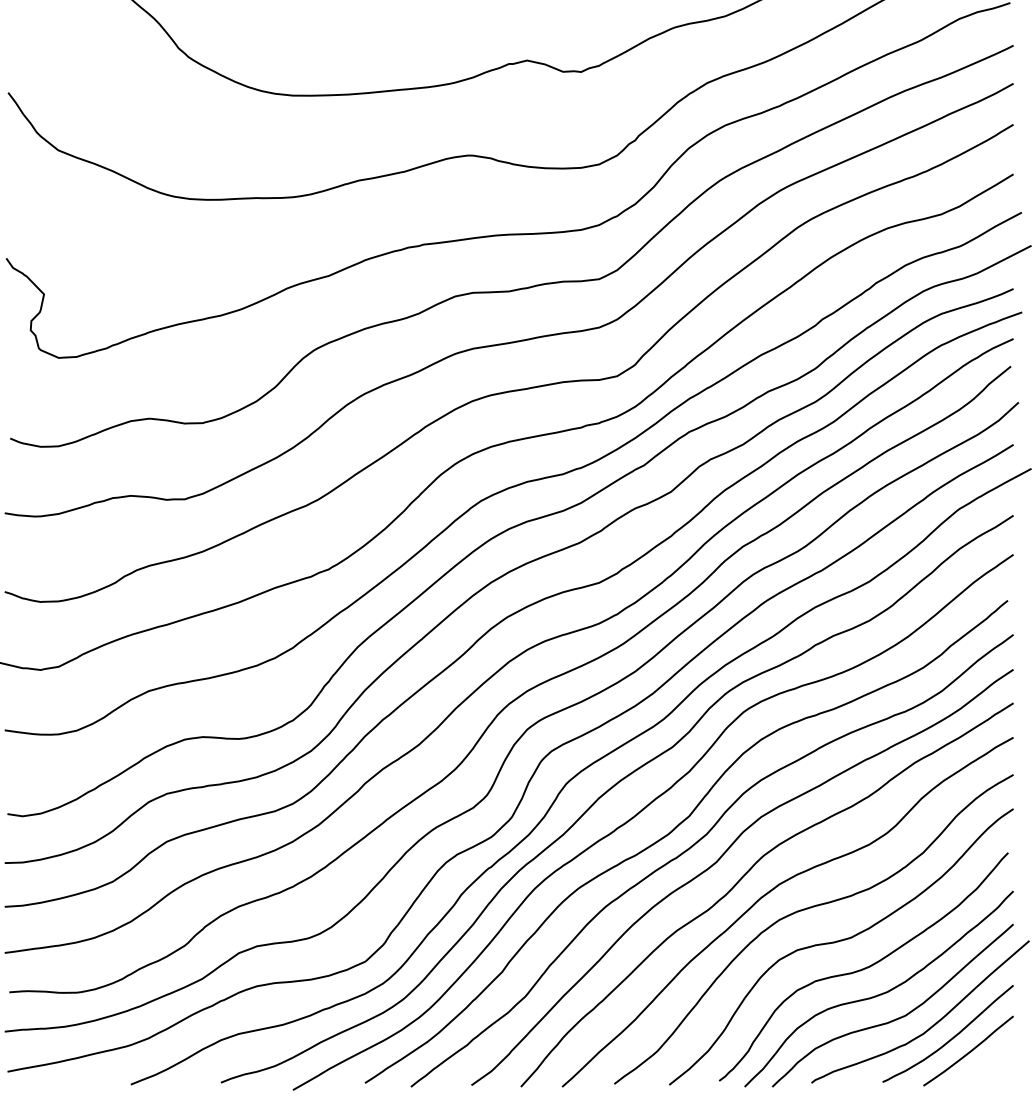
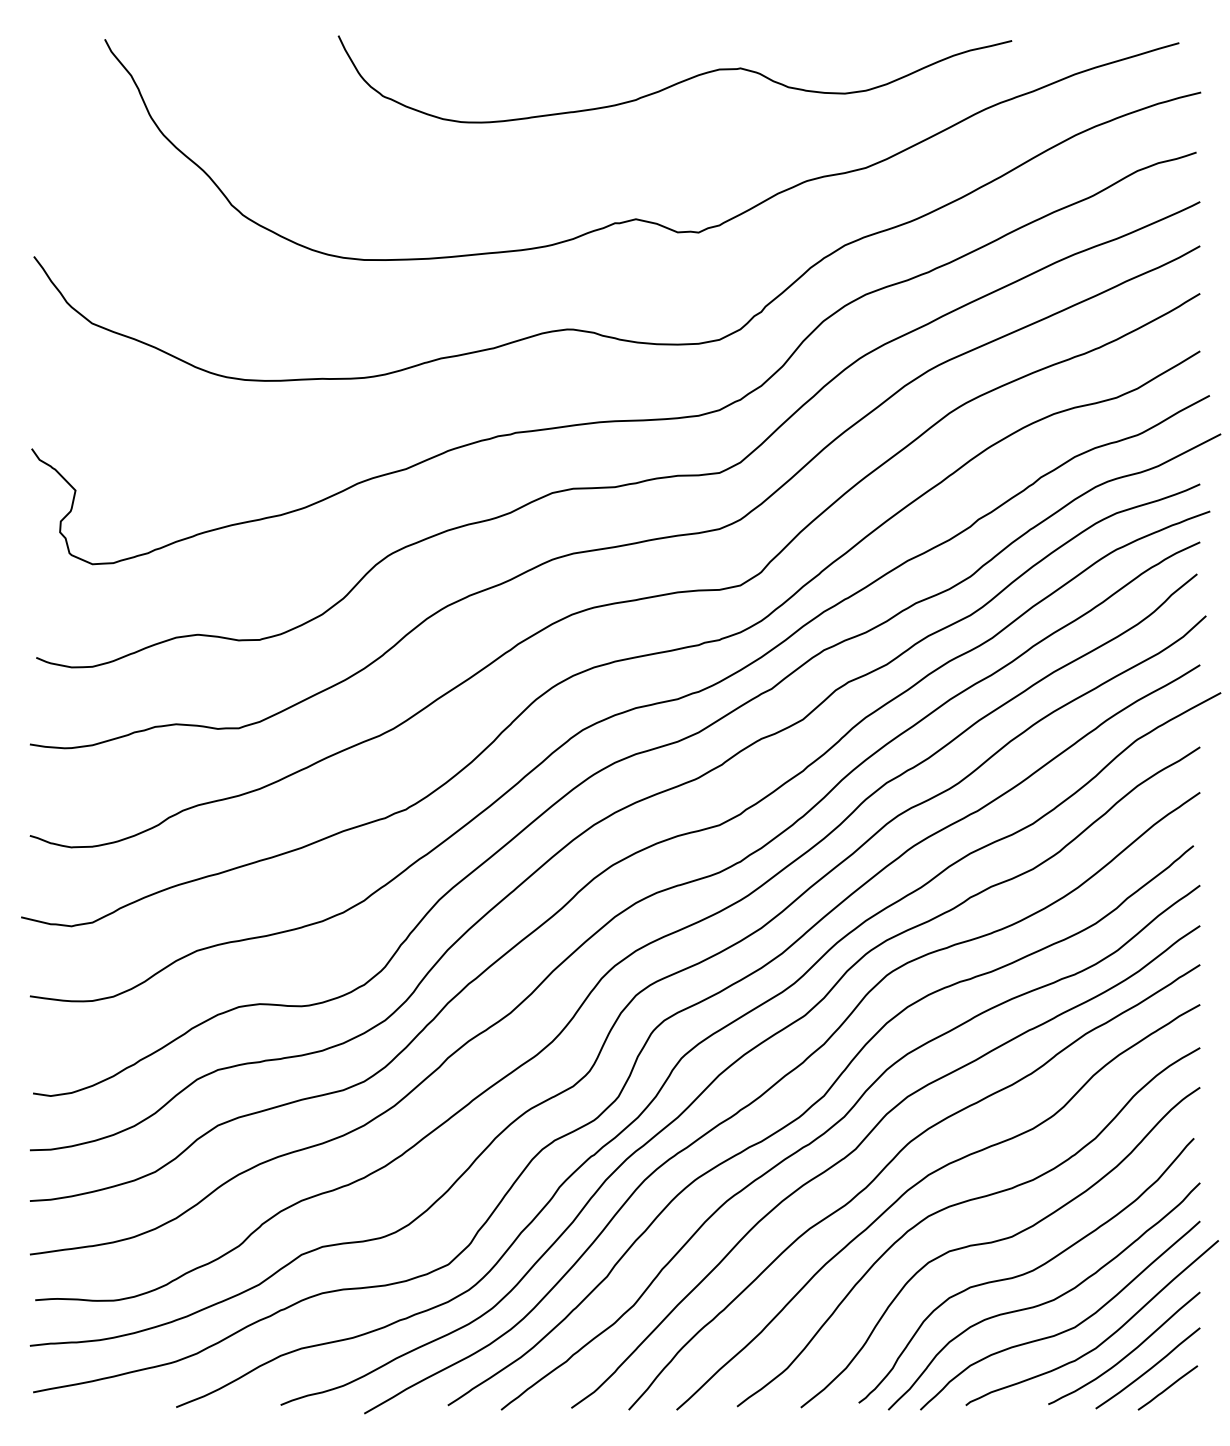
line: (985, 1067) -> (1167, 1387), added

